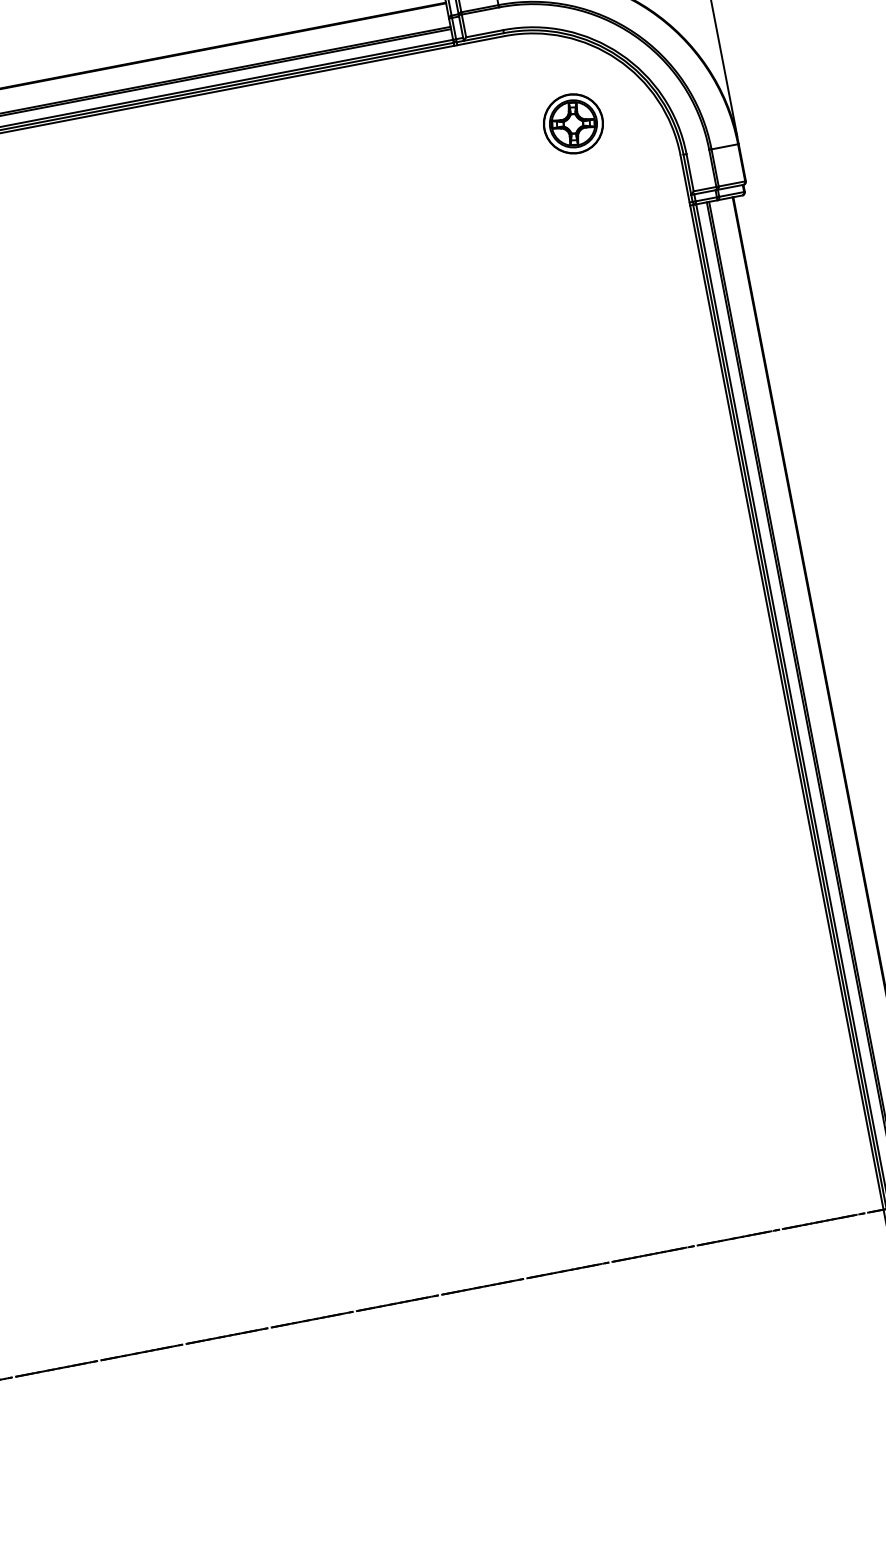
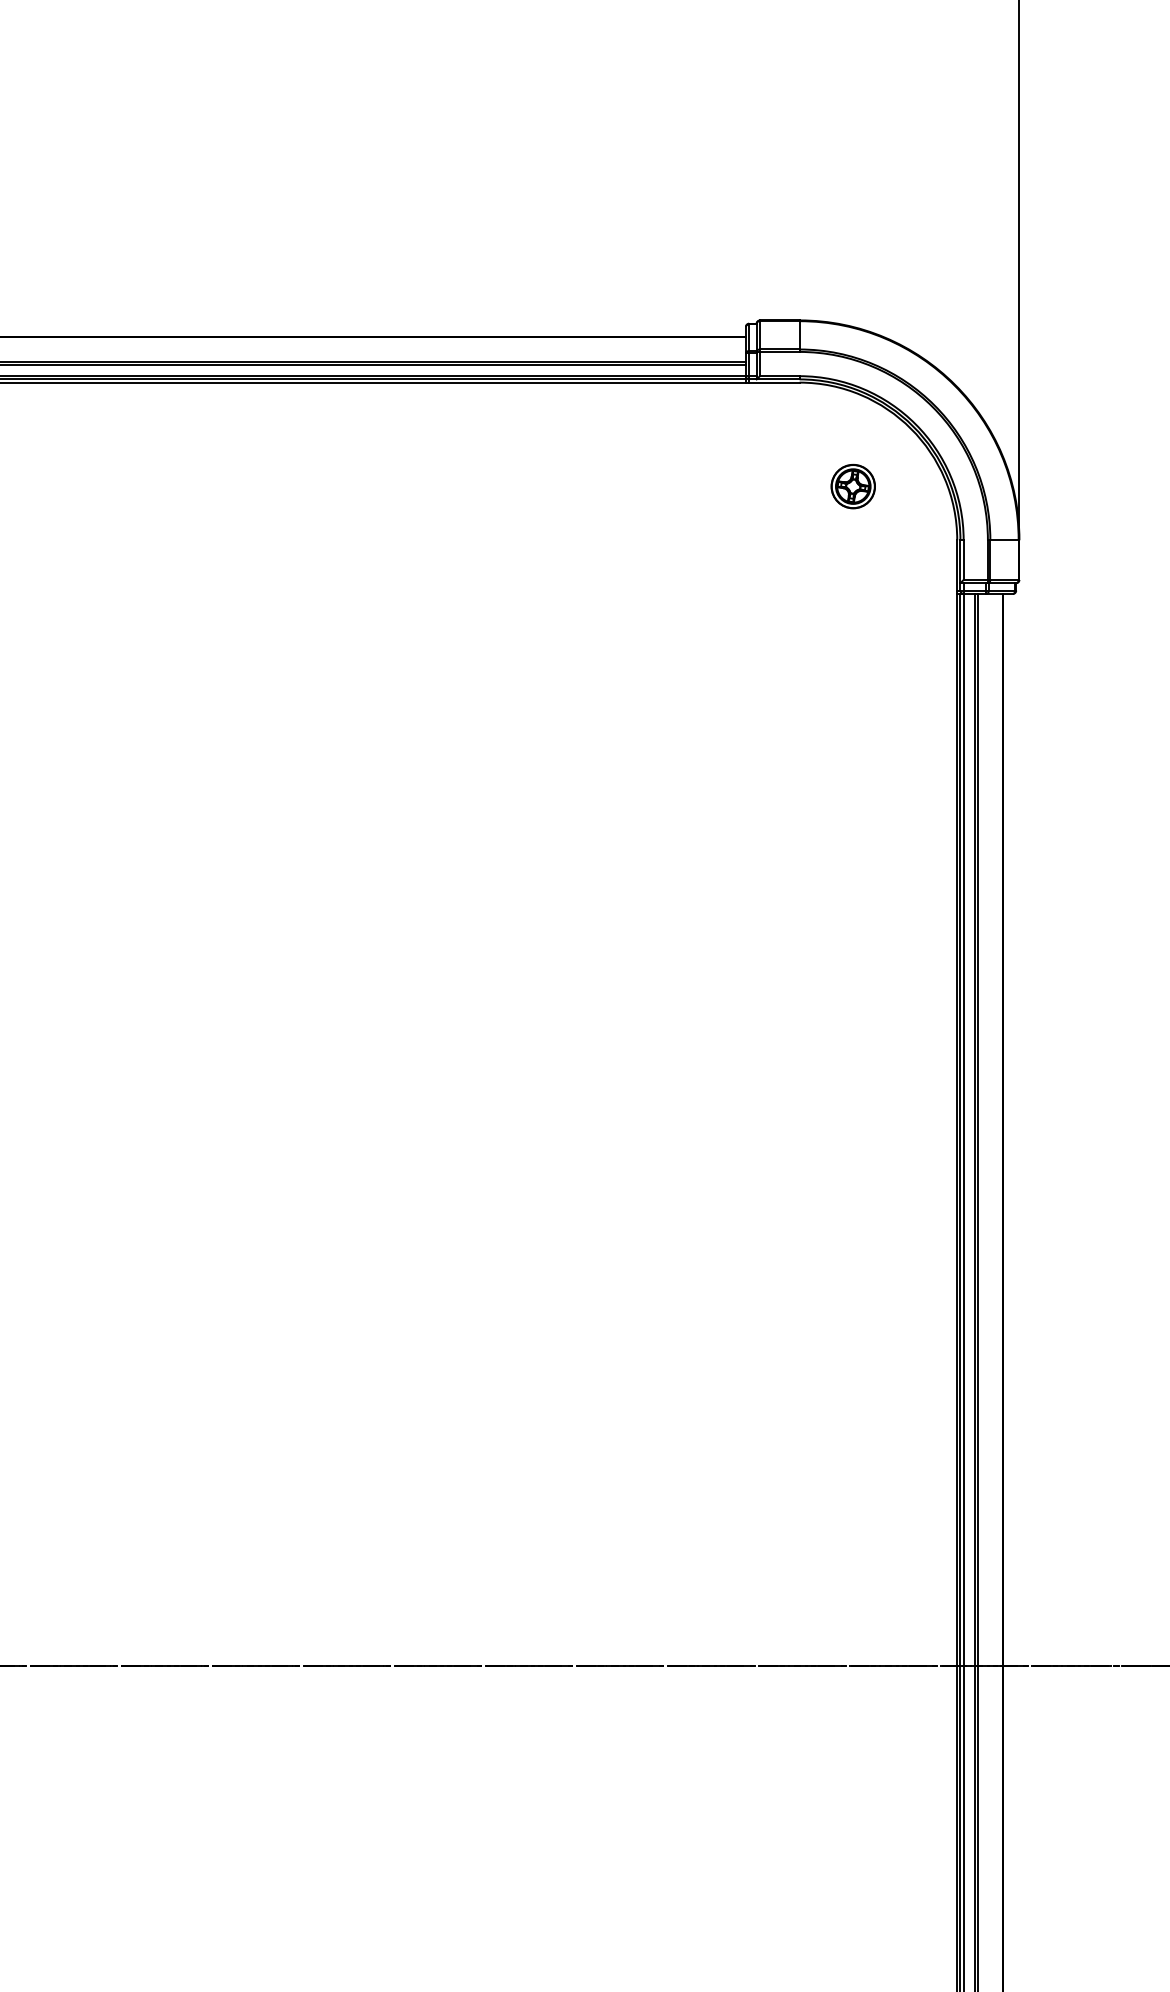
part: (573, 123) -> (853, 486), size x0.7

